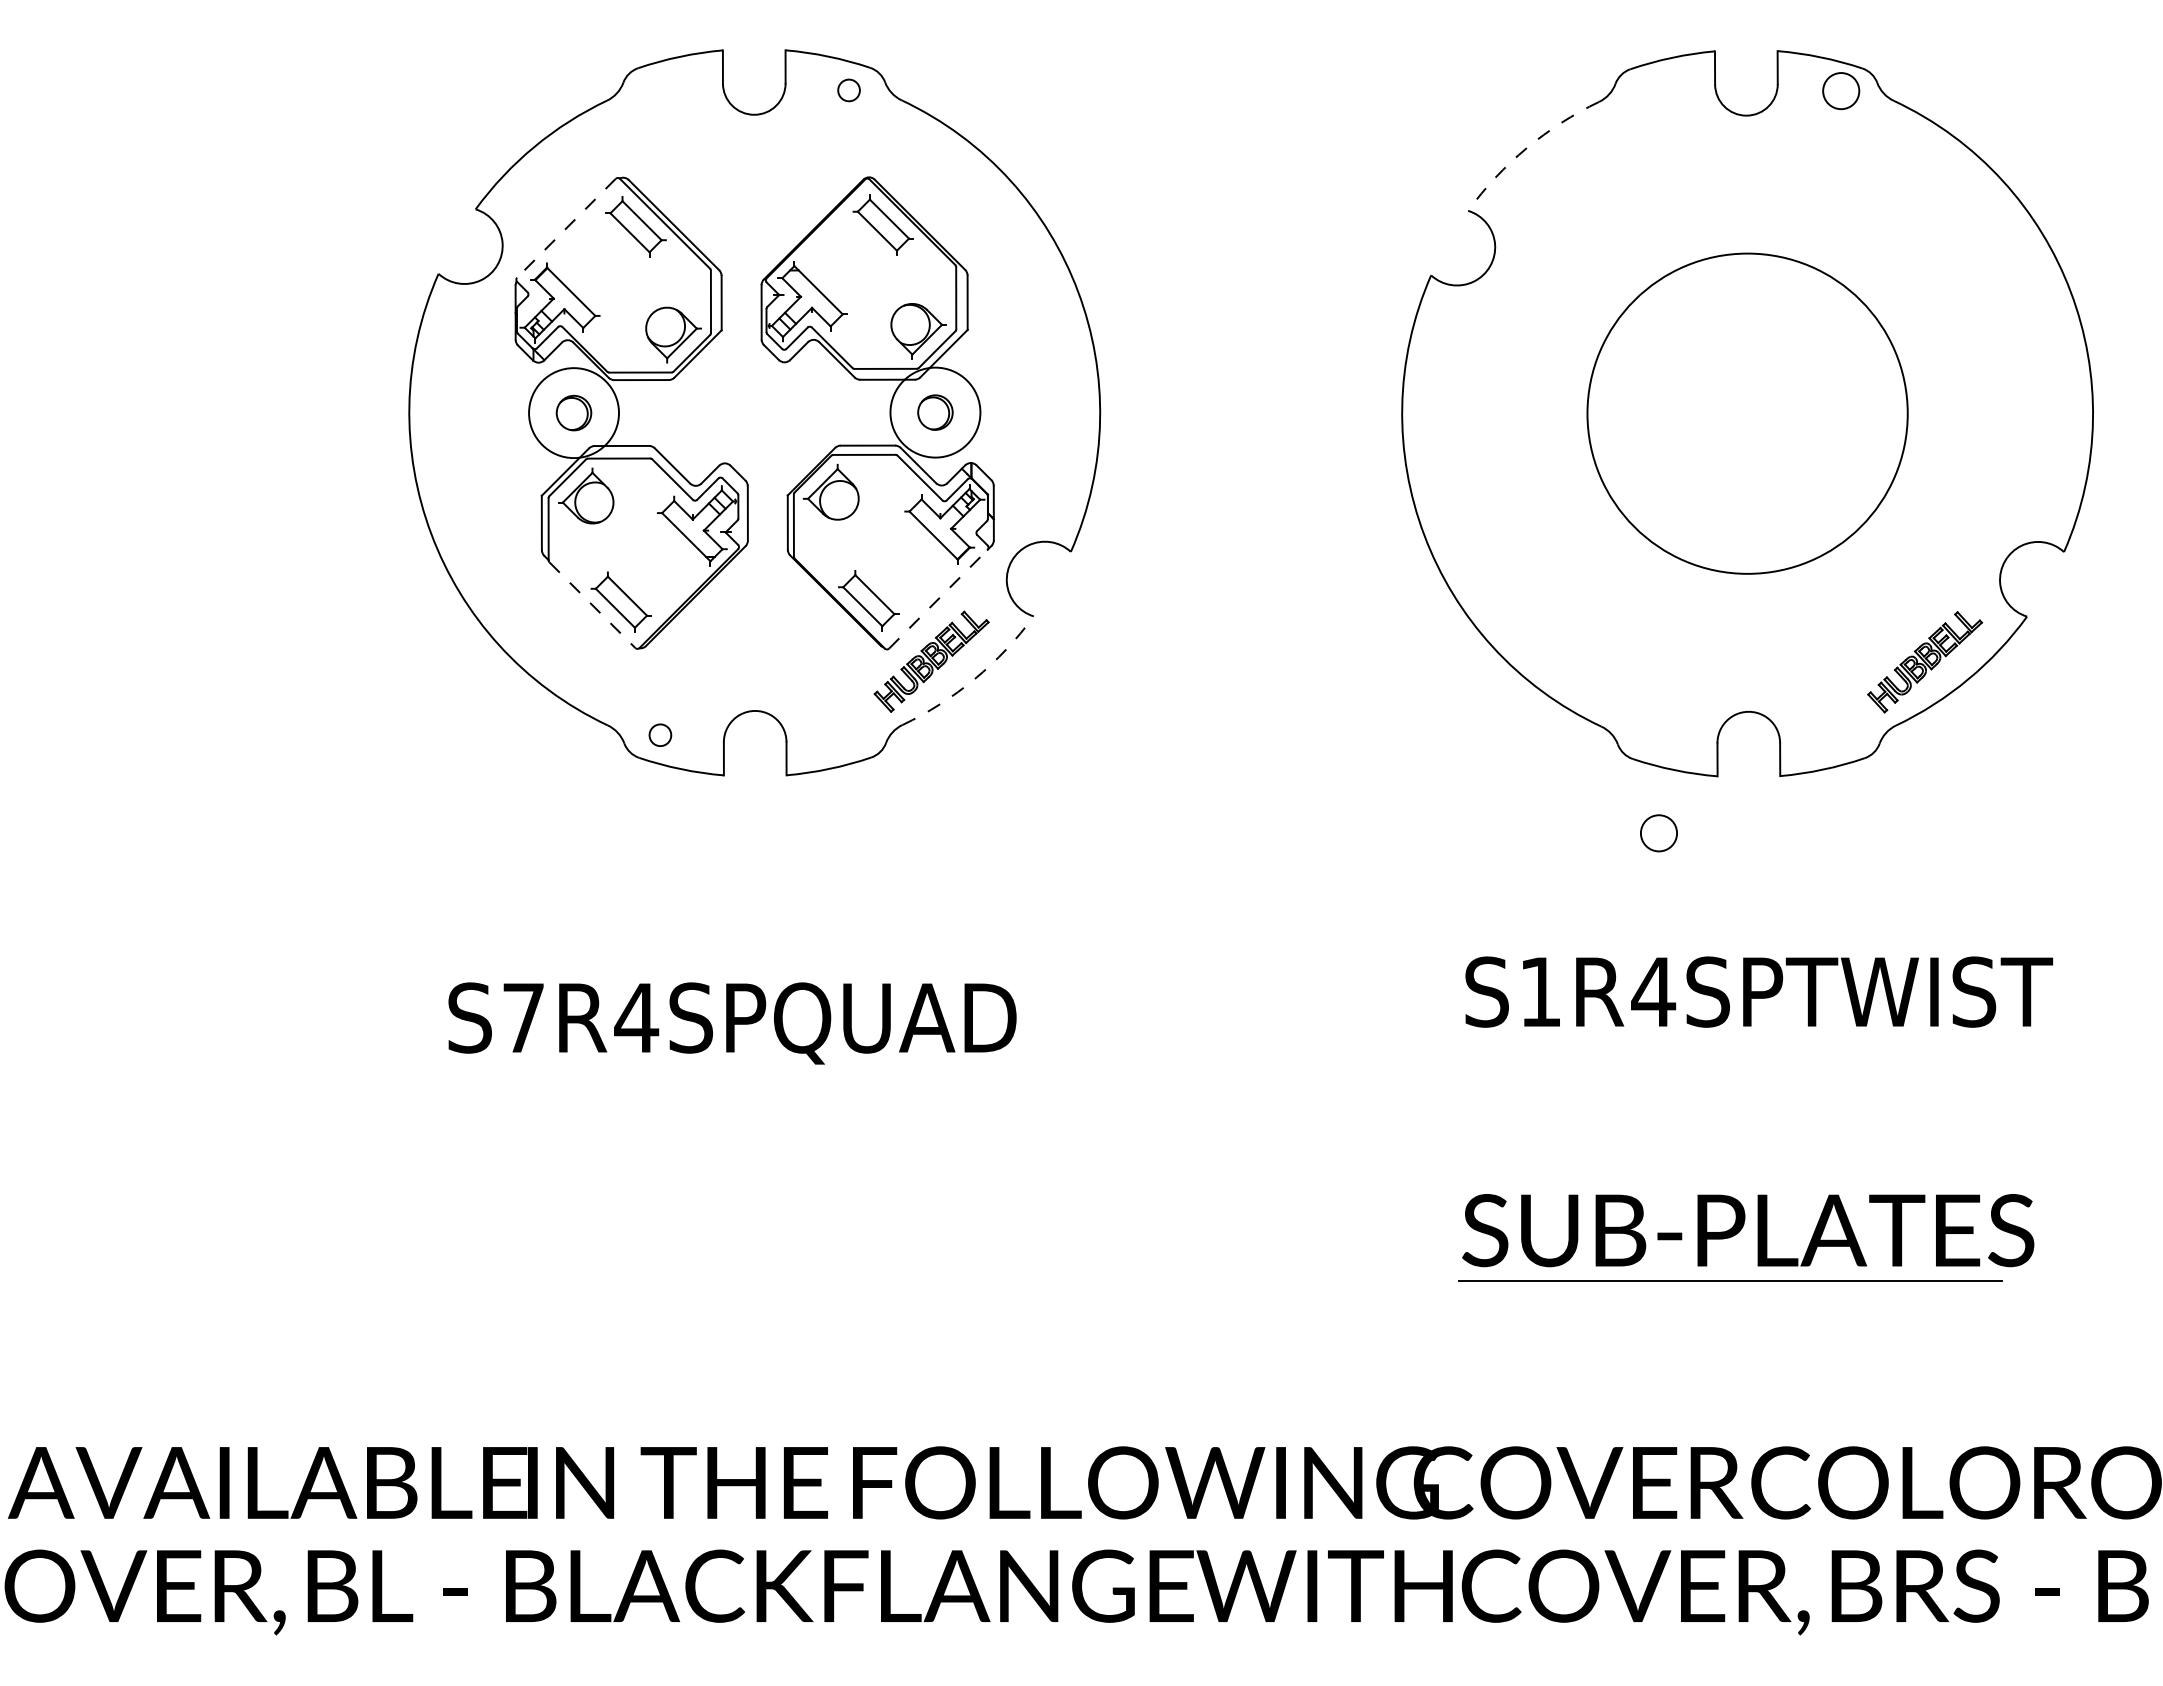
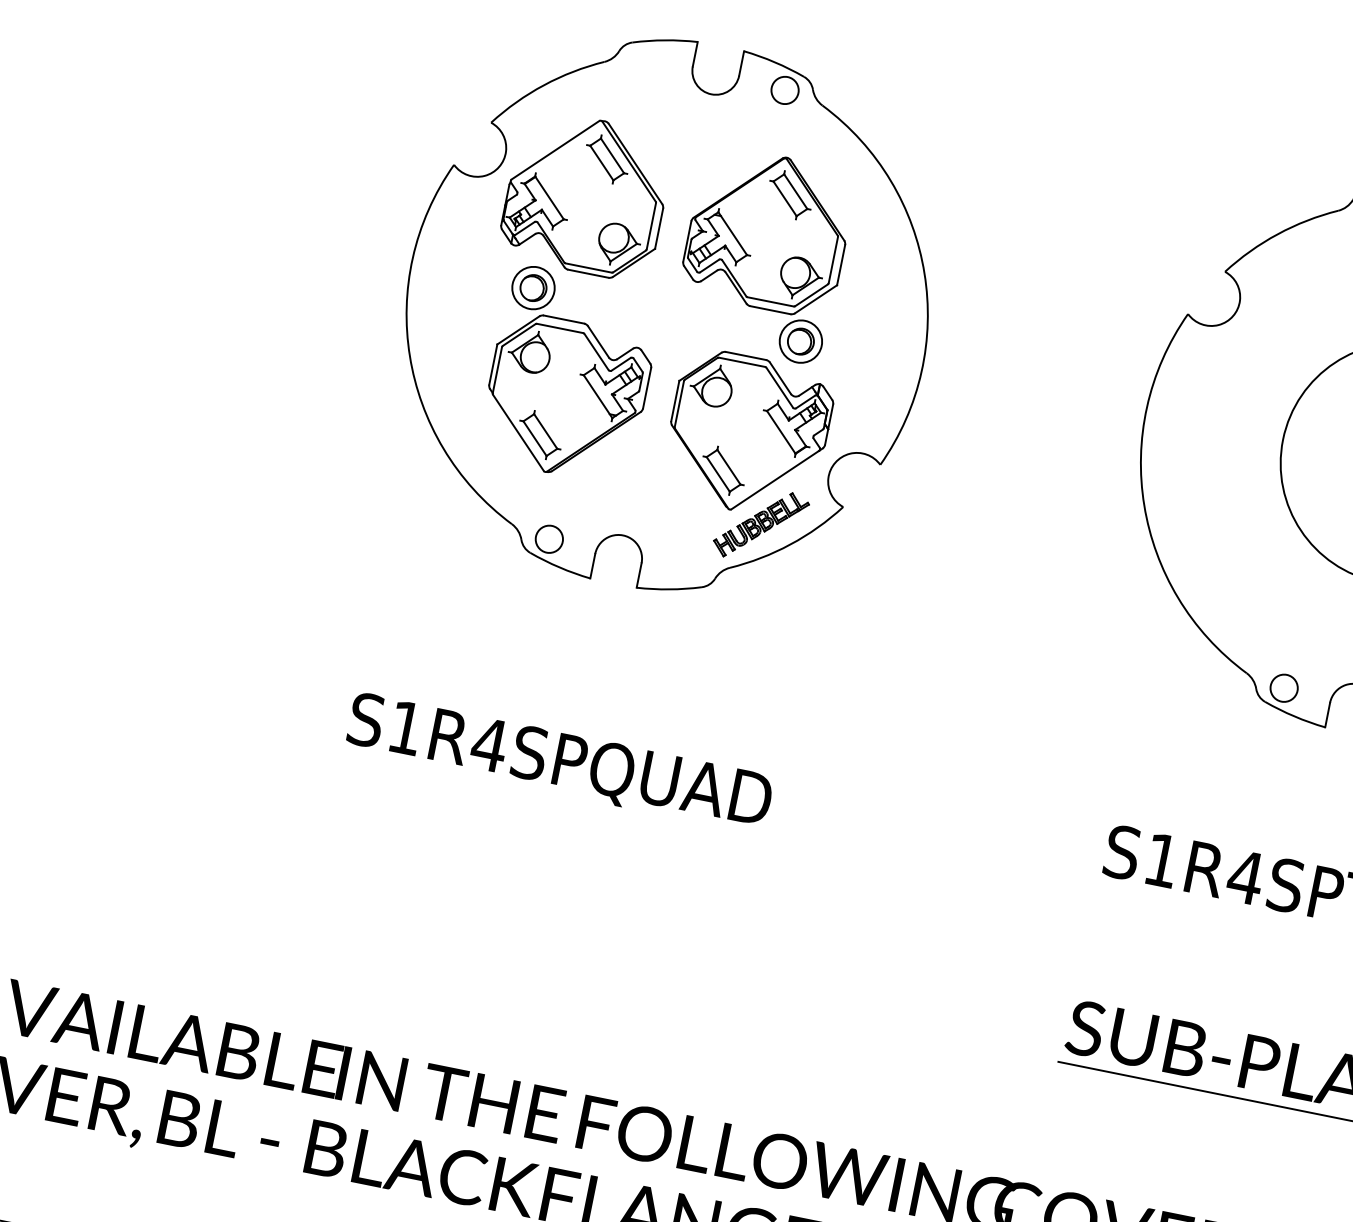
circle: (849, 90) -> (785, 90), size x1.67
arc: (1526, 148) -> (1277, 234), dashed -> solid
line: (566, 228) -> (555, 150), dashed -> solid
circle: (935, 412) -> (800, 341), size x0.62
circle: (573, 413) -> (533, 288), size x0.62
line: (938, 599) -> (775, 480), dashed -> solid
line: (592, 605) -> (518, 433), dashed -> solid
arc: (974, 678) -> (790, 544), dashed -> solid
circle: (660, 735) -> (549, 539), size x1.67
circle: (1658, 833) -> (1283, 688), moved
text: (523, 1017) -> (405, 727), S7R4SPQUAD -> S1R4SPQUAD

